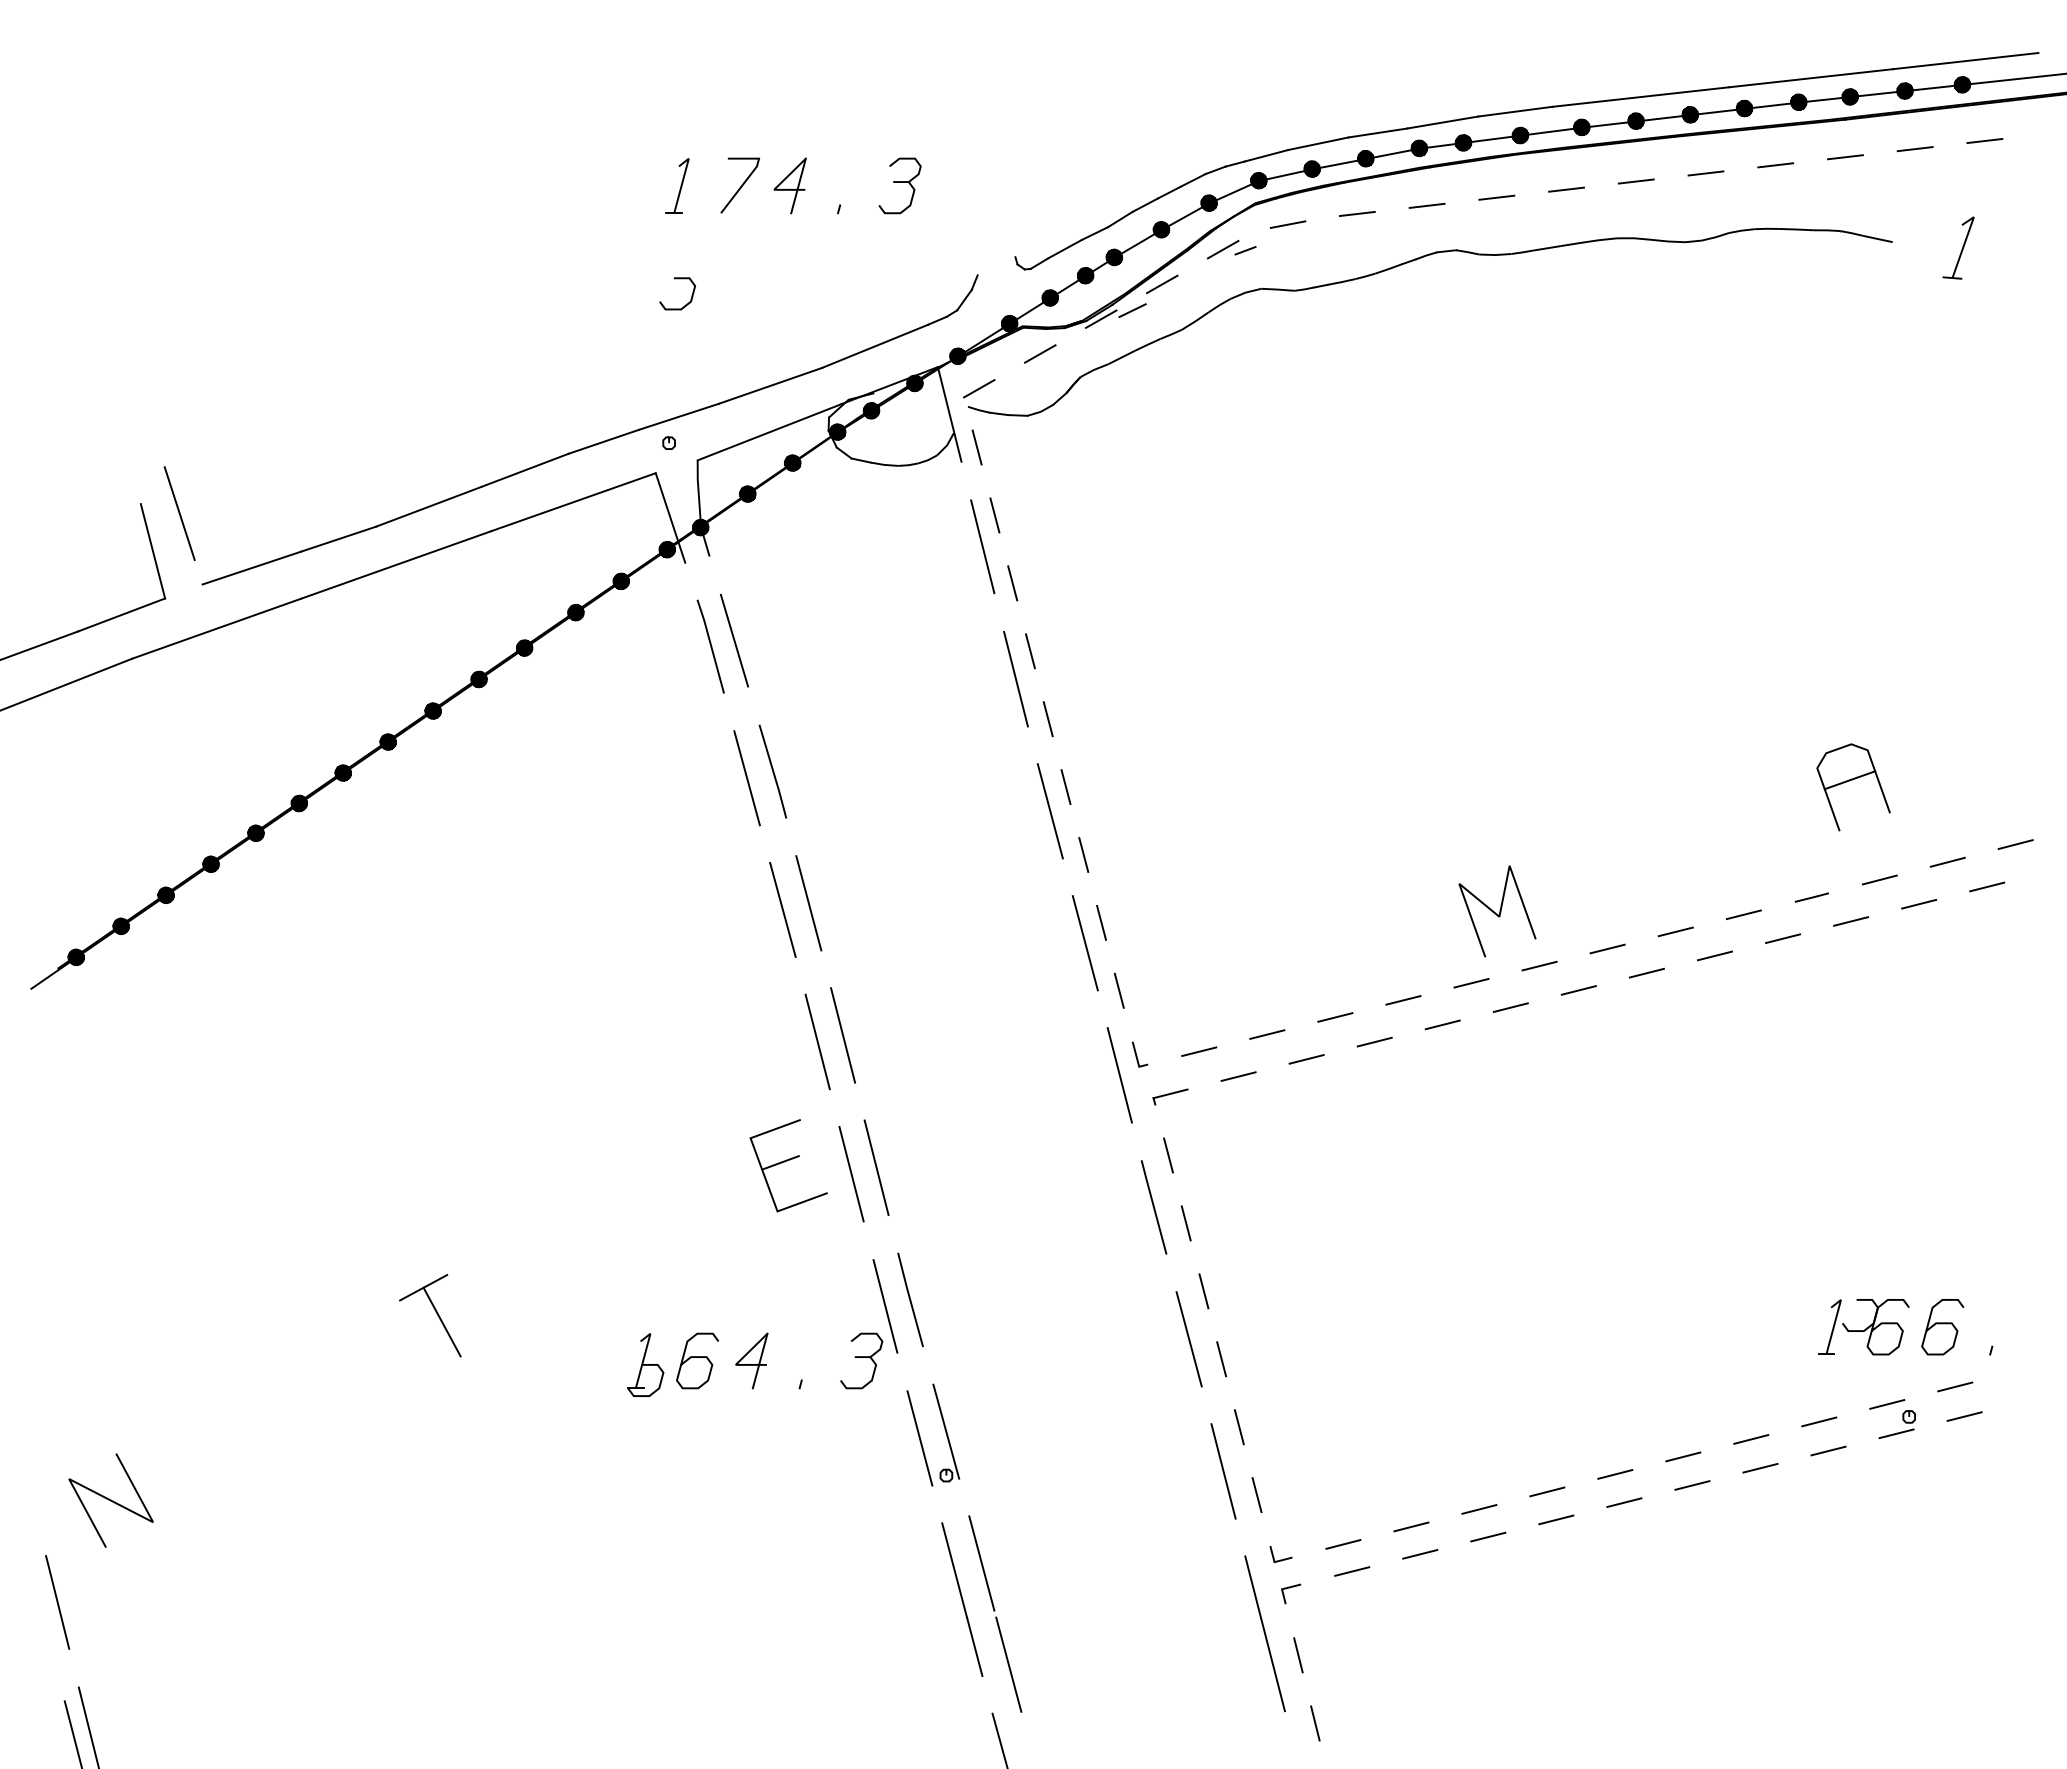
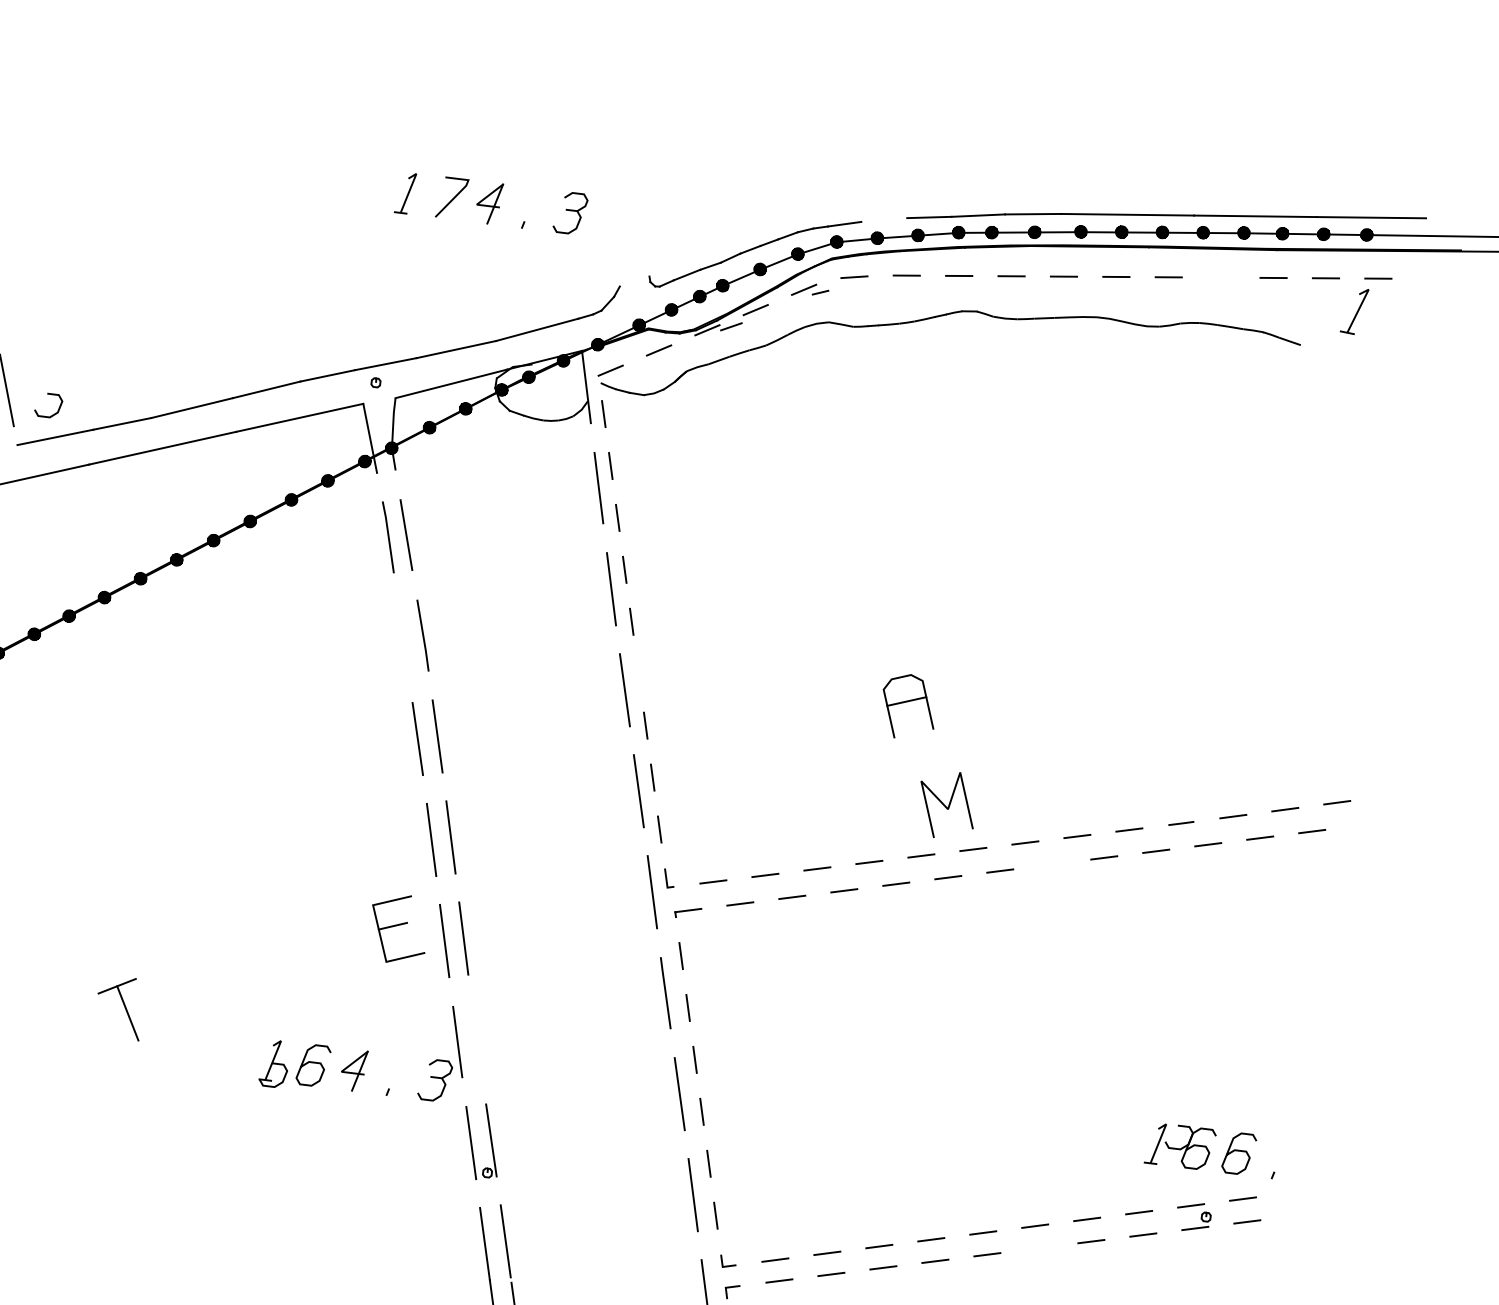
line: (1318, 143) -> (884, 219), removed
line: (1775, 165) -> (1220, 277), removed
part: (1958, 247) -> (1354, 310), moved
curve: (685, 304) -> (53, 414), moved
line: (746, 778) -> (402, 638), removed
part: (1852, 780) -> (908, 701), moved
line: (1065, 787) -> (638, 674), removed
line: (1646, 972) -> (1051, 863), removed
line: (910, 1299) -> (476, 1039), removed
line: (1692, 1485) -> (1039, 1248), removed

